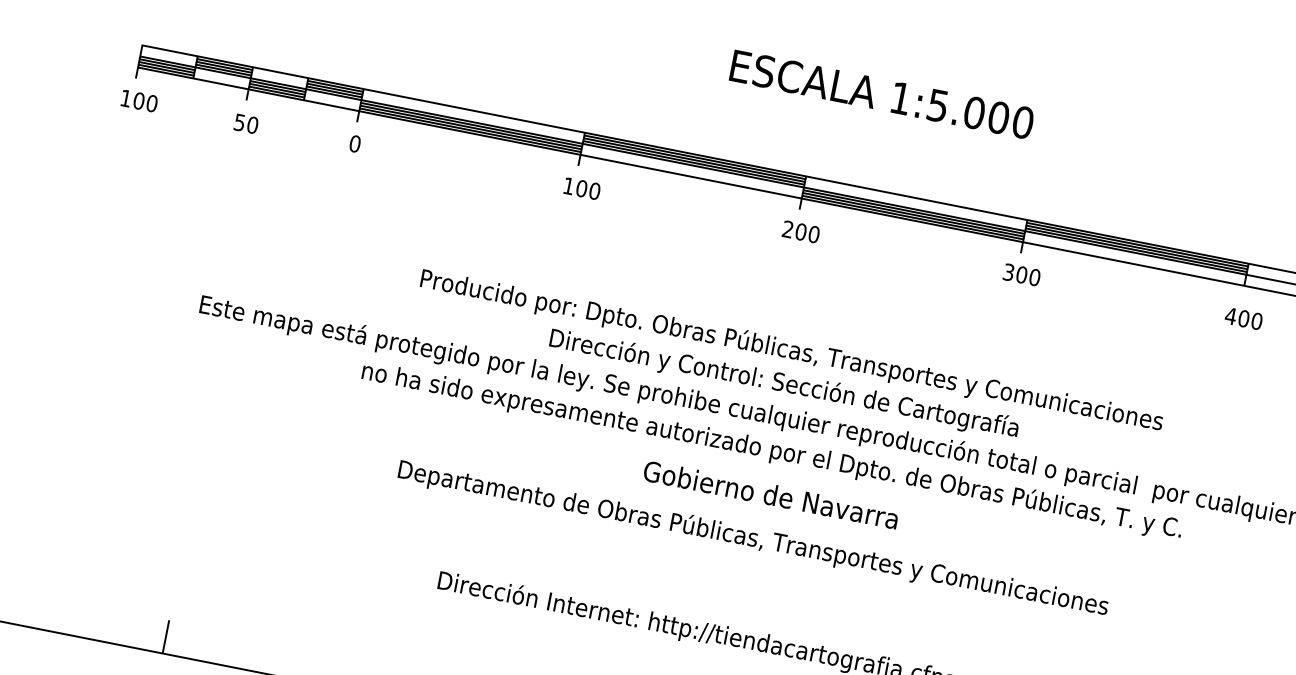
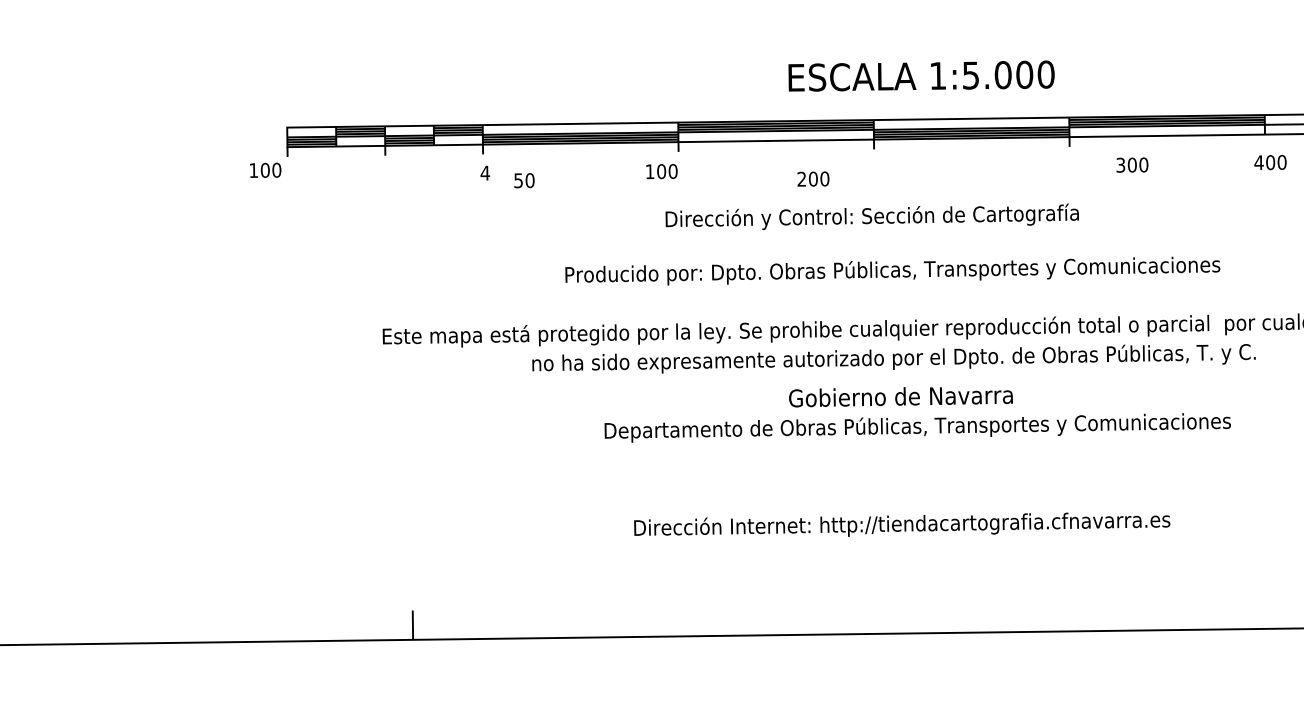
text: (882, 93) -> (921, 75), moved
text: (139, 100) -> (265, 169), moved
text: (246, 123) -> (524, 180), moved
text: (355, 143) -> (485, 172), 0 -> 4
text: (581, 188) -> (661, 171), moved
text: (801, 231) -> (813, 178), moved
text: (1022, 274) -> (1132, 164), moved
text: (783, 383) -> (871, 216), moved
text: (752, 539) -> (917, 427), moved

